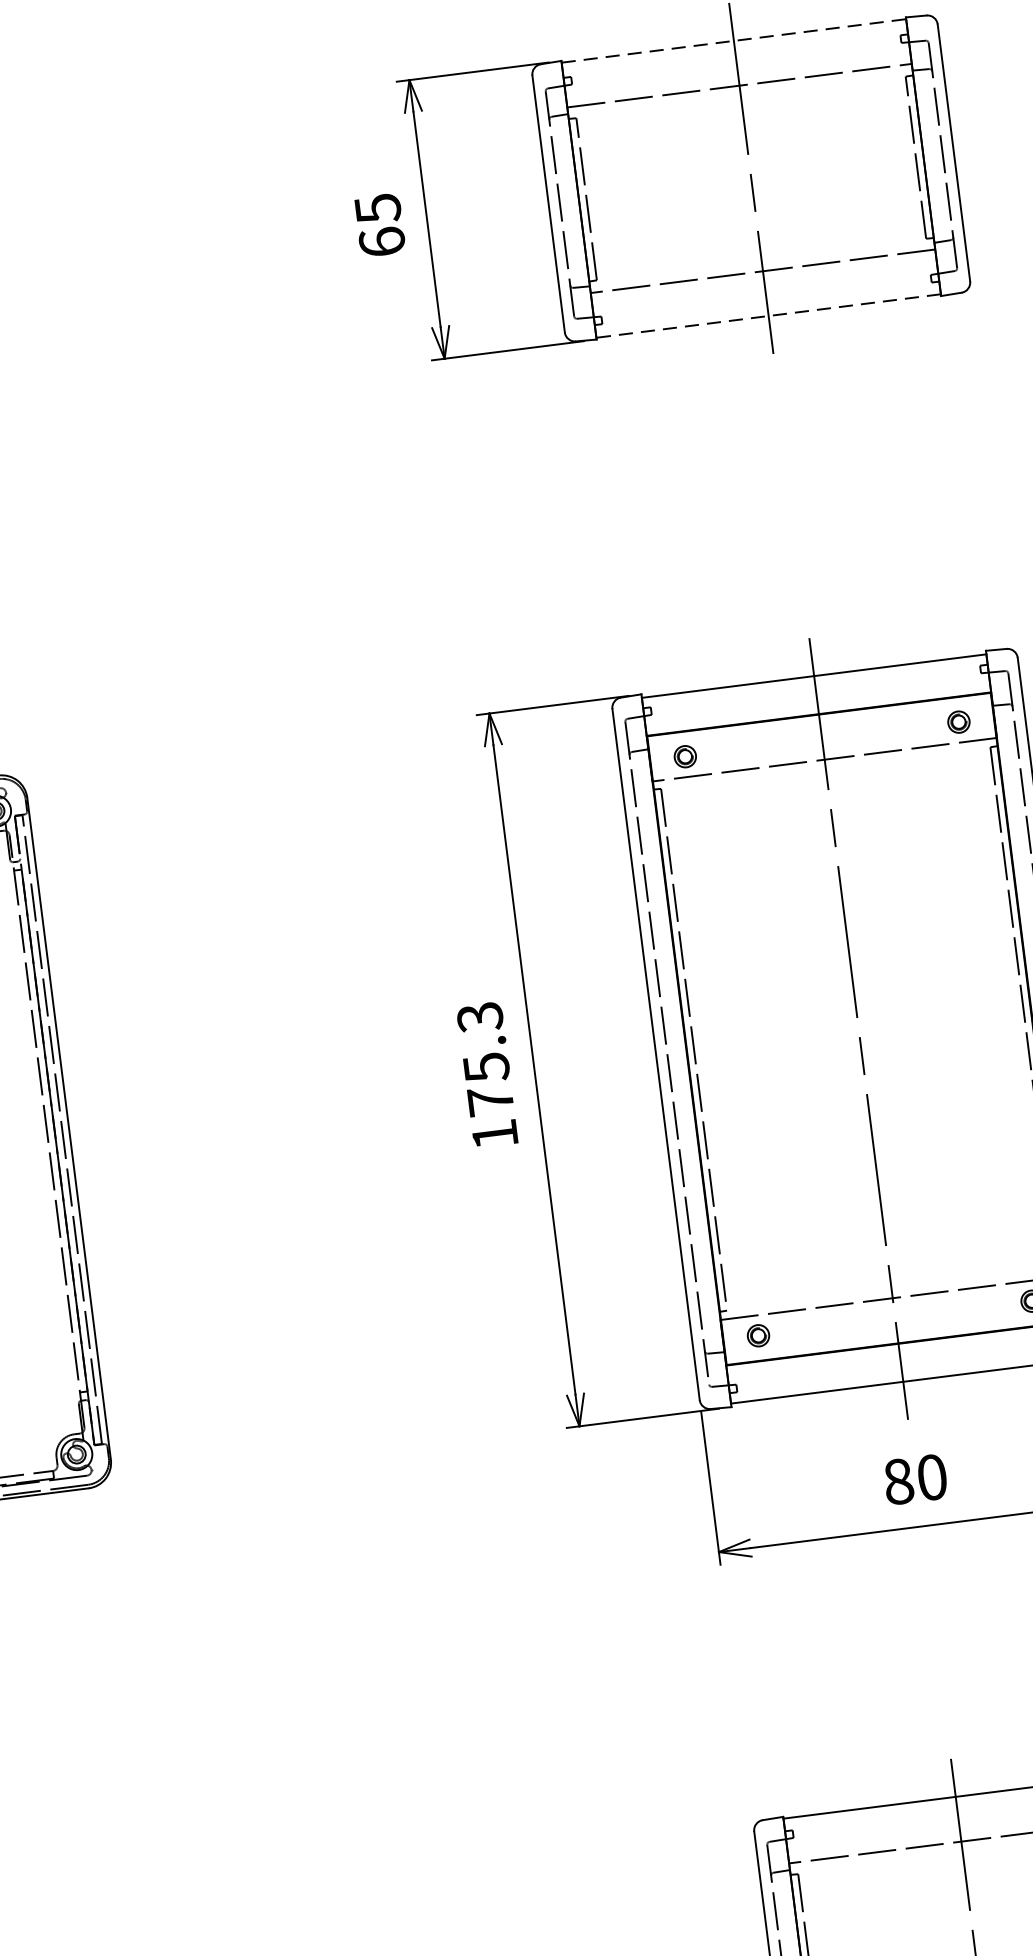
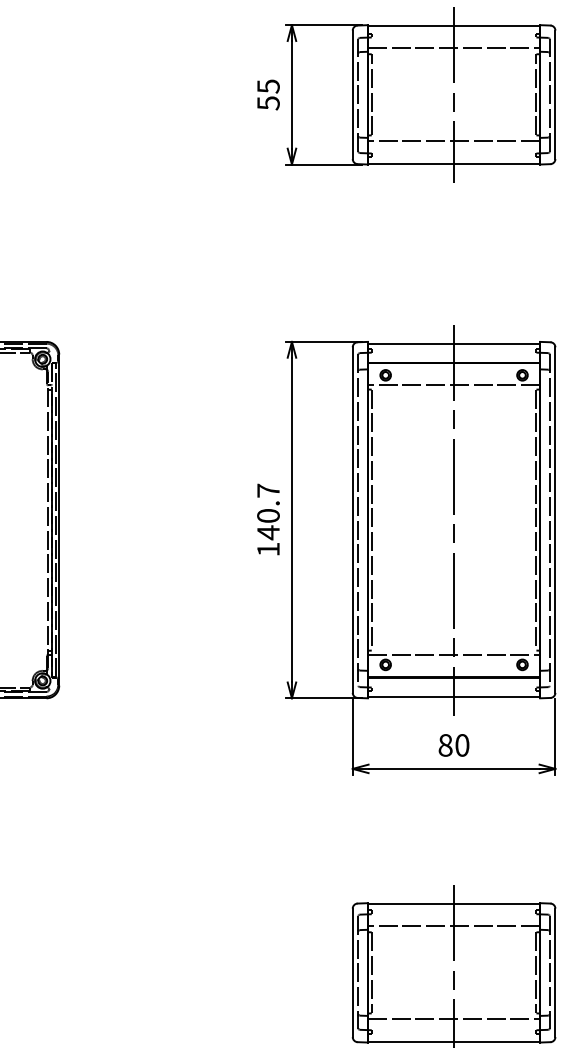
line: (734, 41) -> (454, 26), dashed -> solid
text: (382, 242) -> (268, 103), 65 -> 55
line: (767, 315) -> (453, 163), dashed -> solid
text: (485, 1058) -> (268, 511), 175.3 -> 140.7

